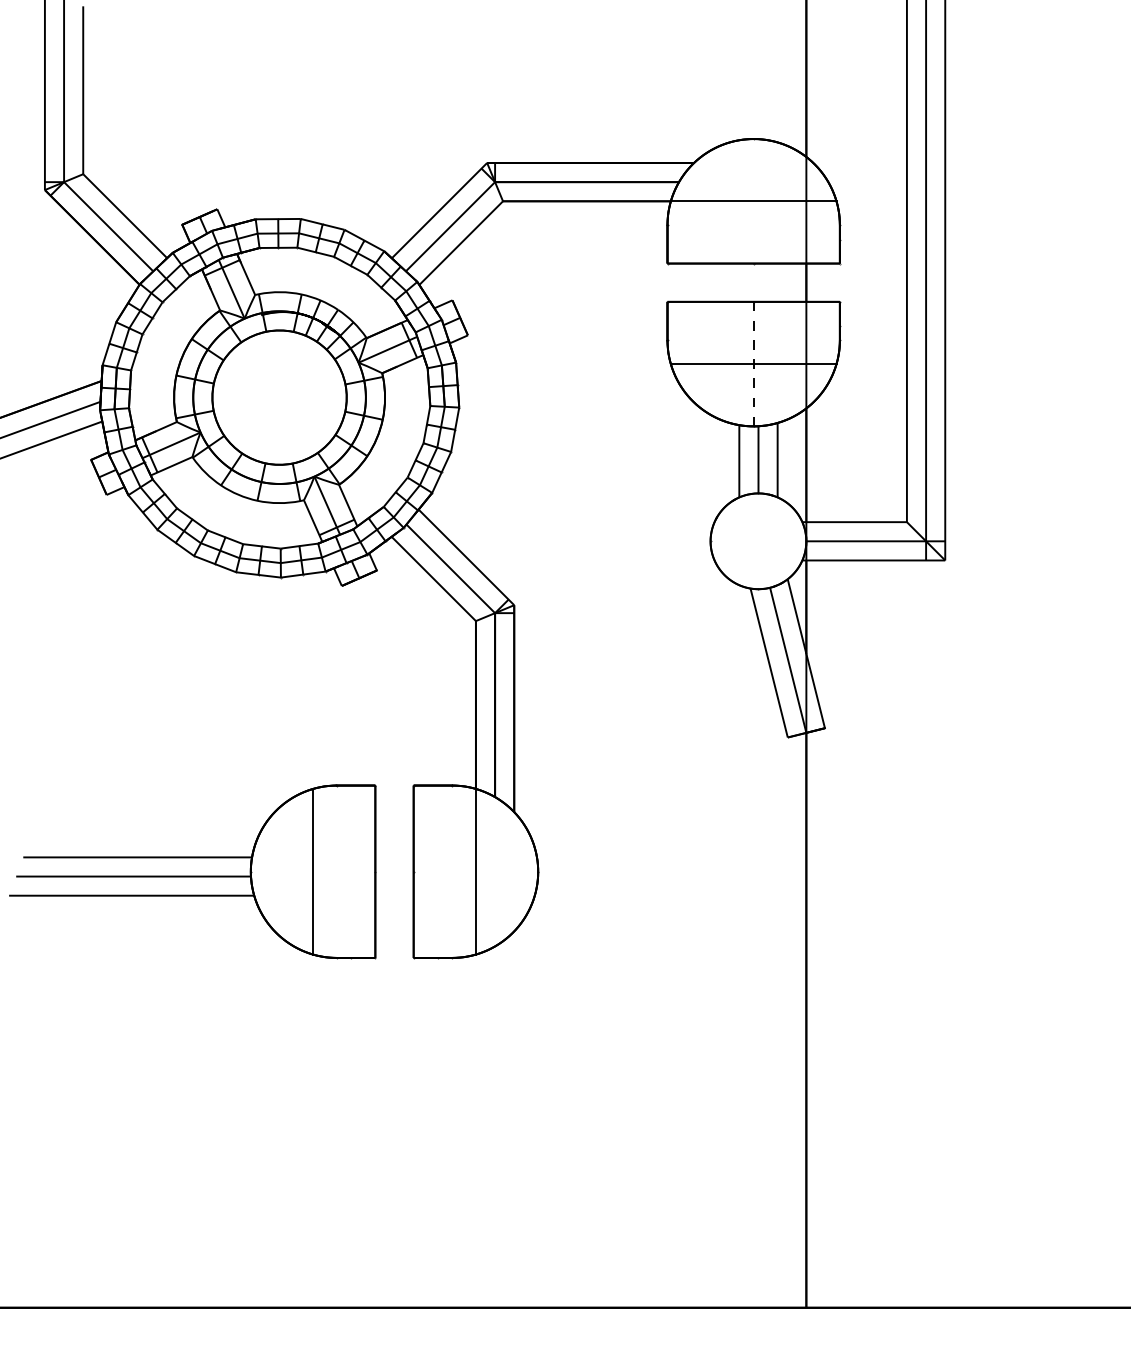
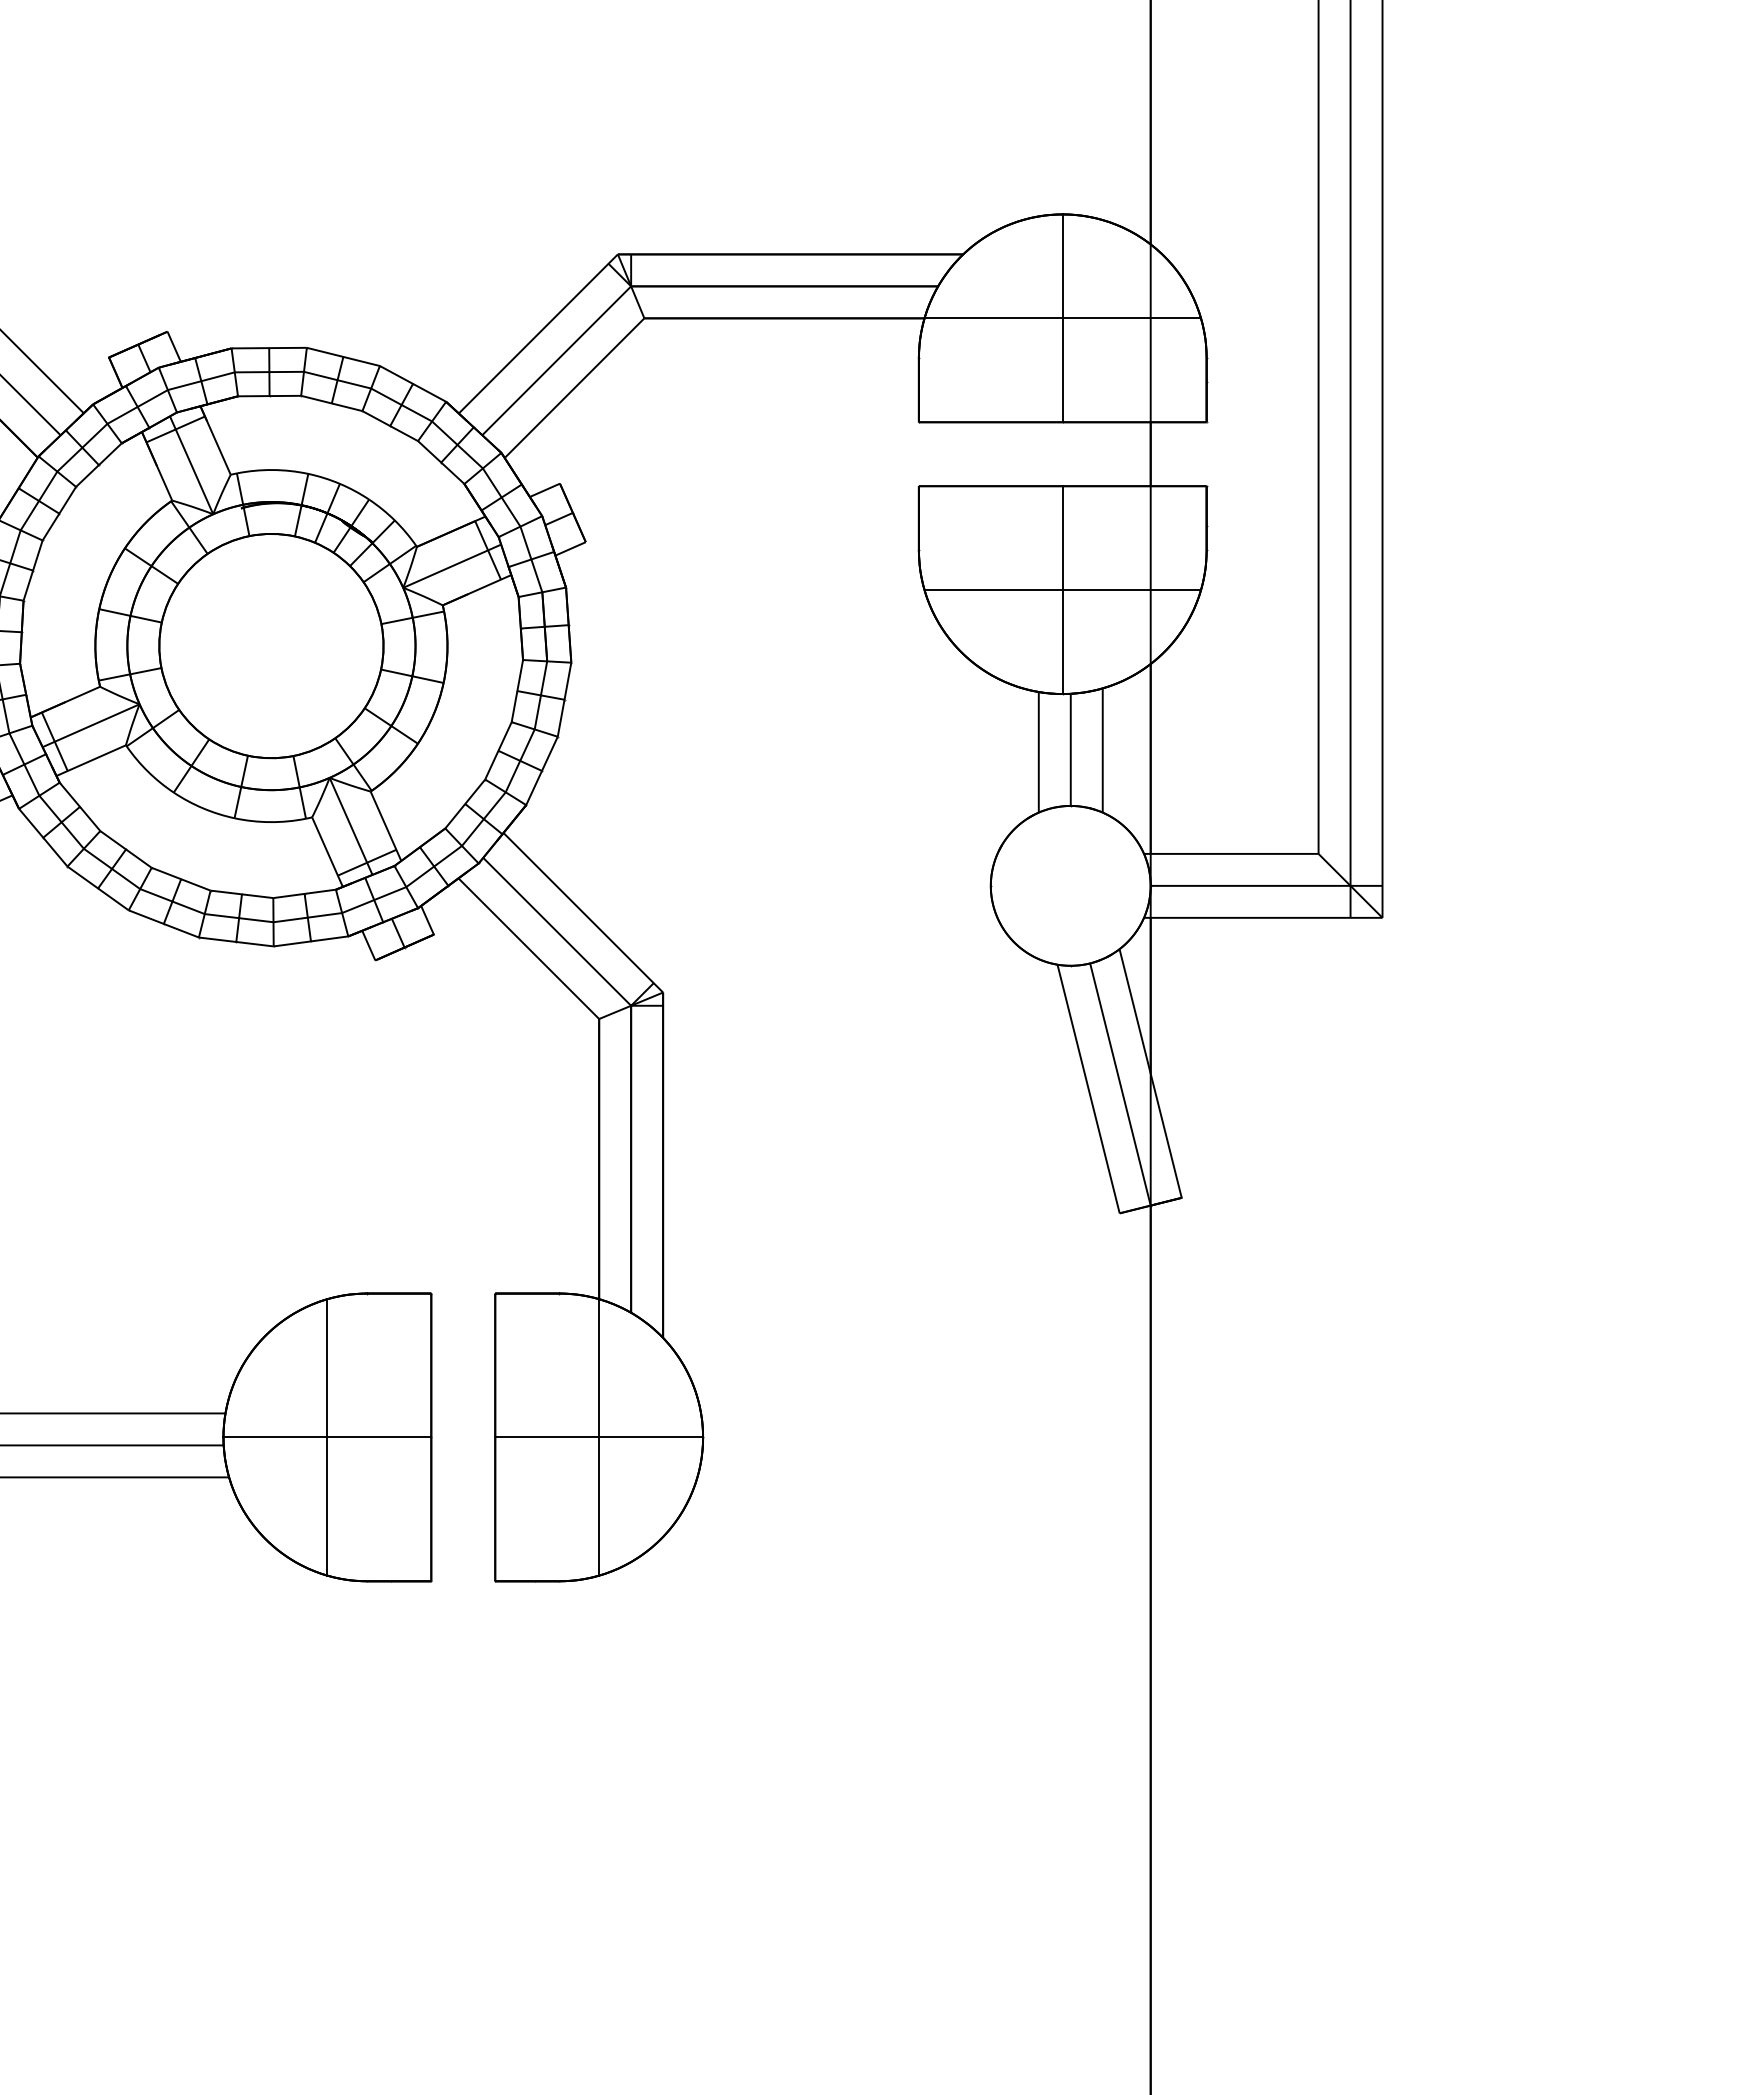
line: (753, 201) -> (1062, 318), added
line: (753, 363) -> (1062, 589), dashed -> solid
line: (312, 871) -> (326, 1436), added
line: (475, 871) -> (598, 1436), added

